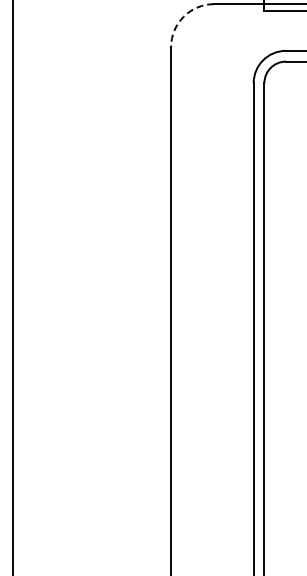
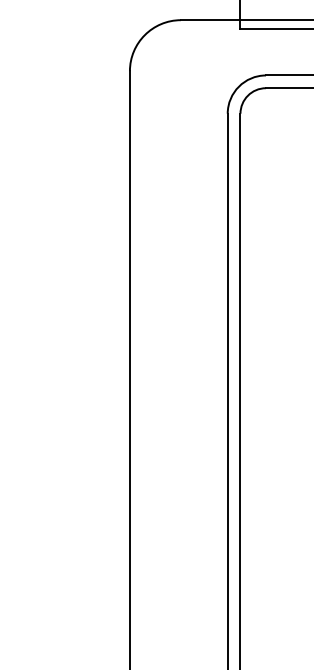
arc: (183, 16) -> (144, 34), dashed -> solid

